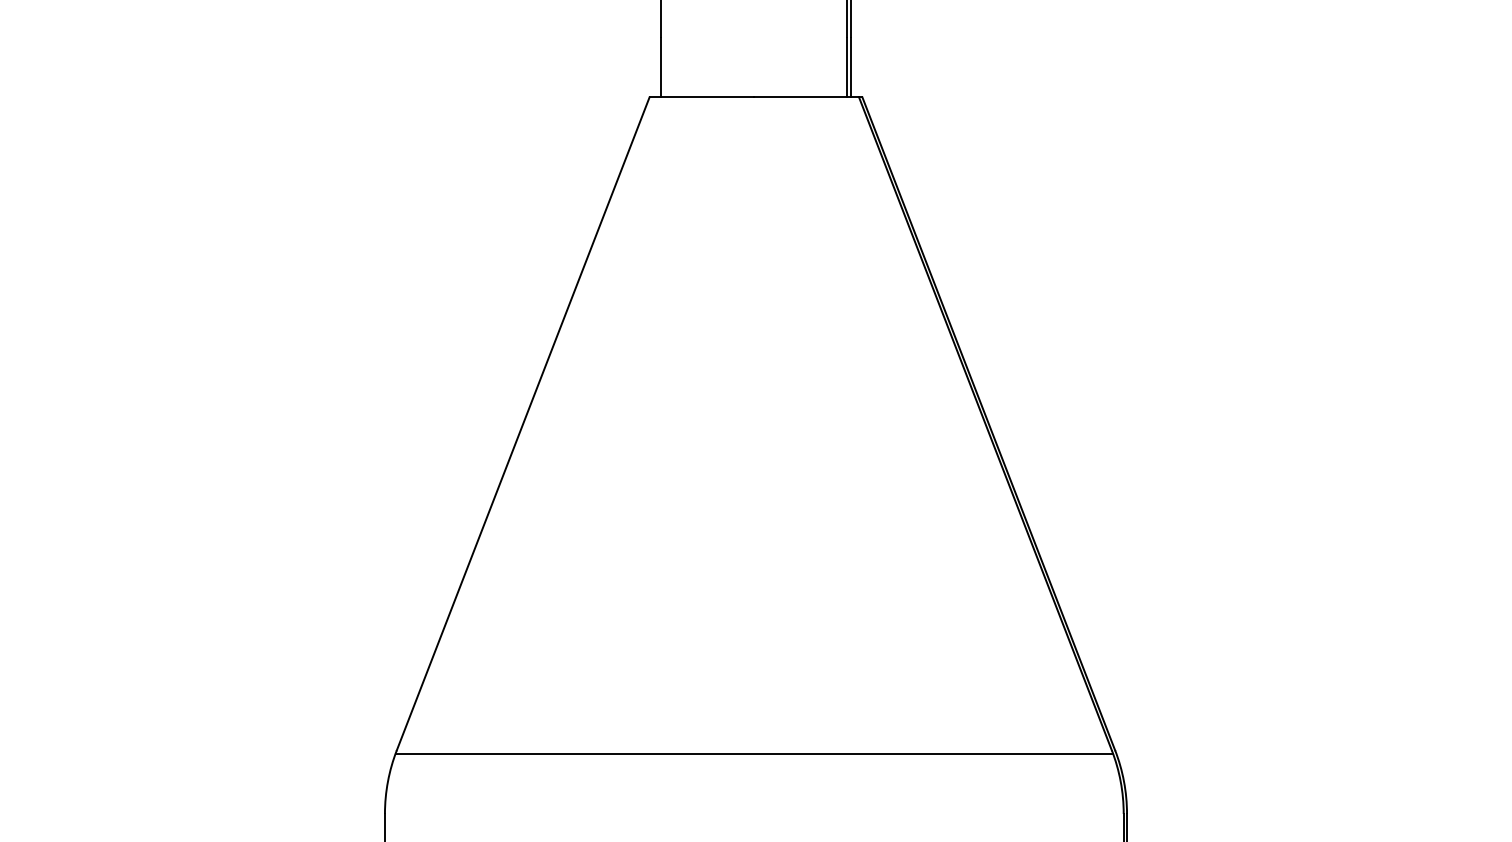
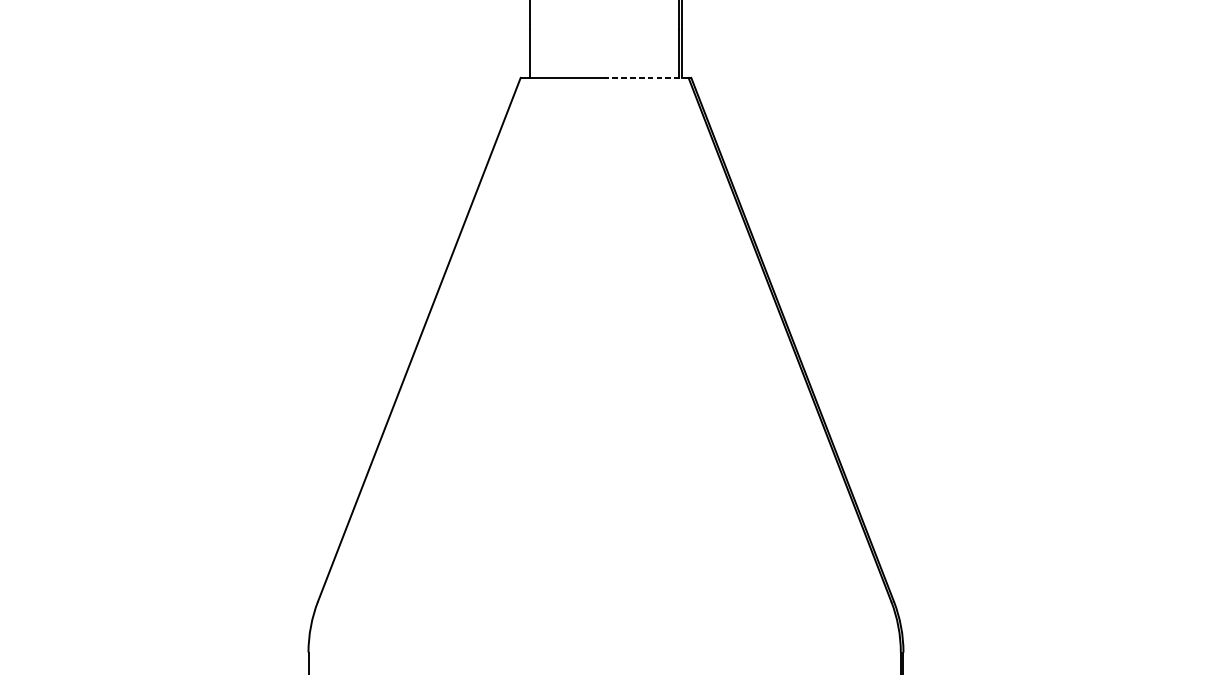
line: (806, 97) -> (646, 78), solid -> dashed
line: (754, 754) -> (604, 604), removed

